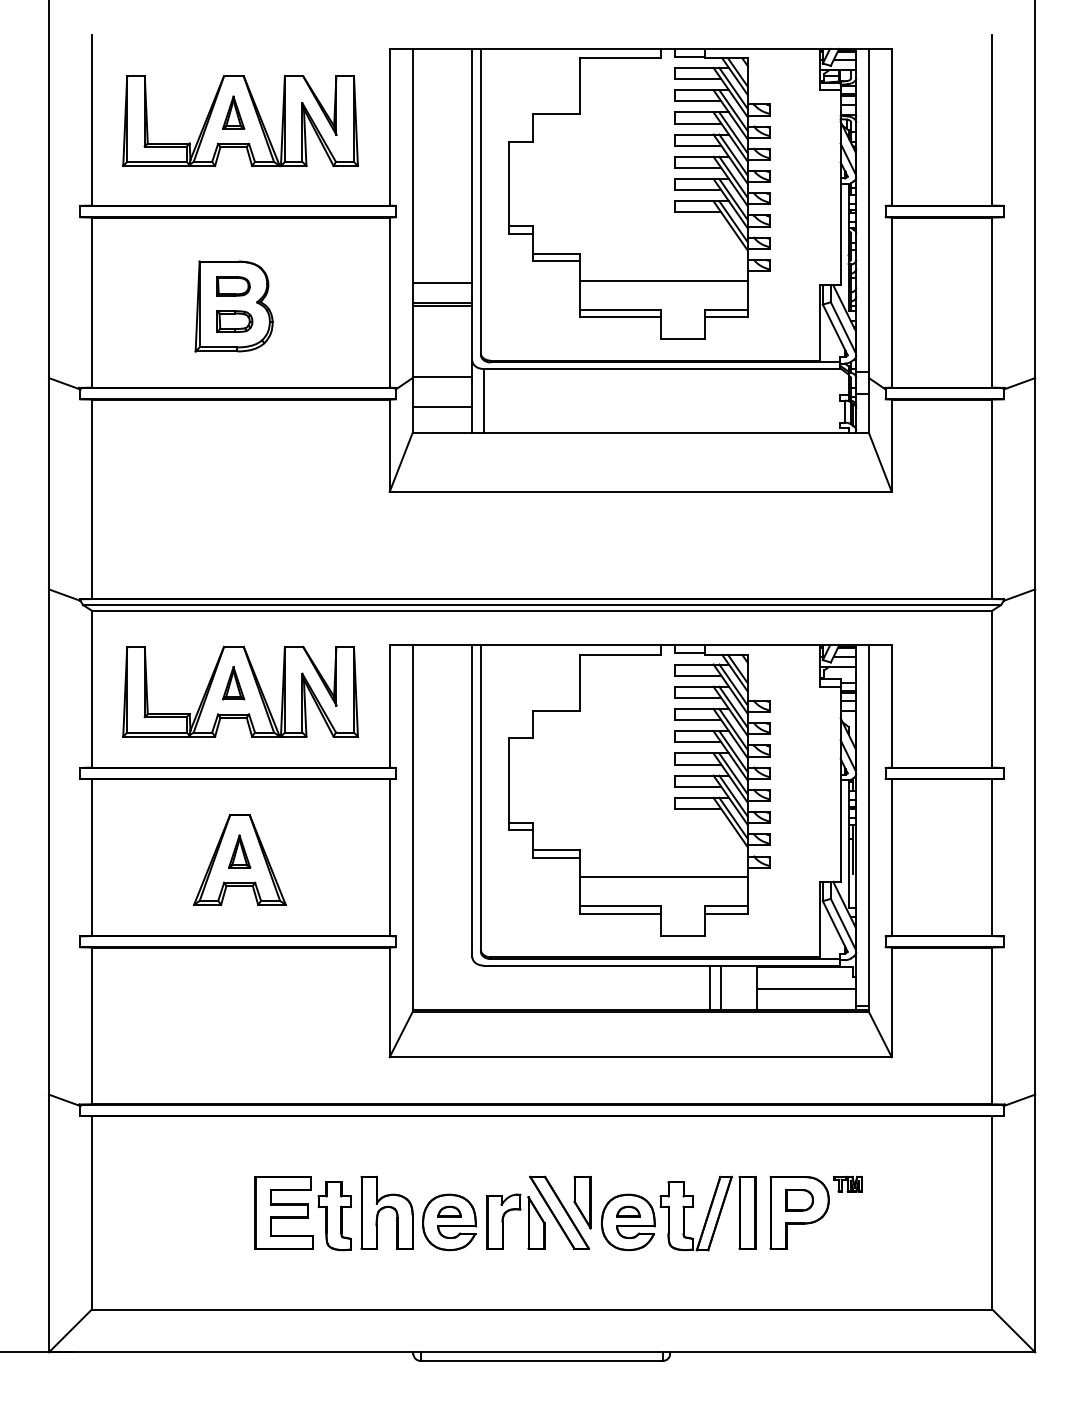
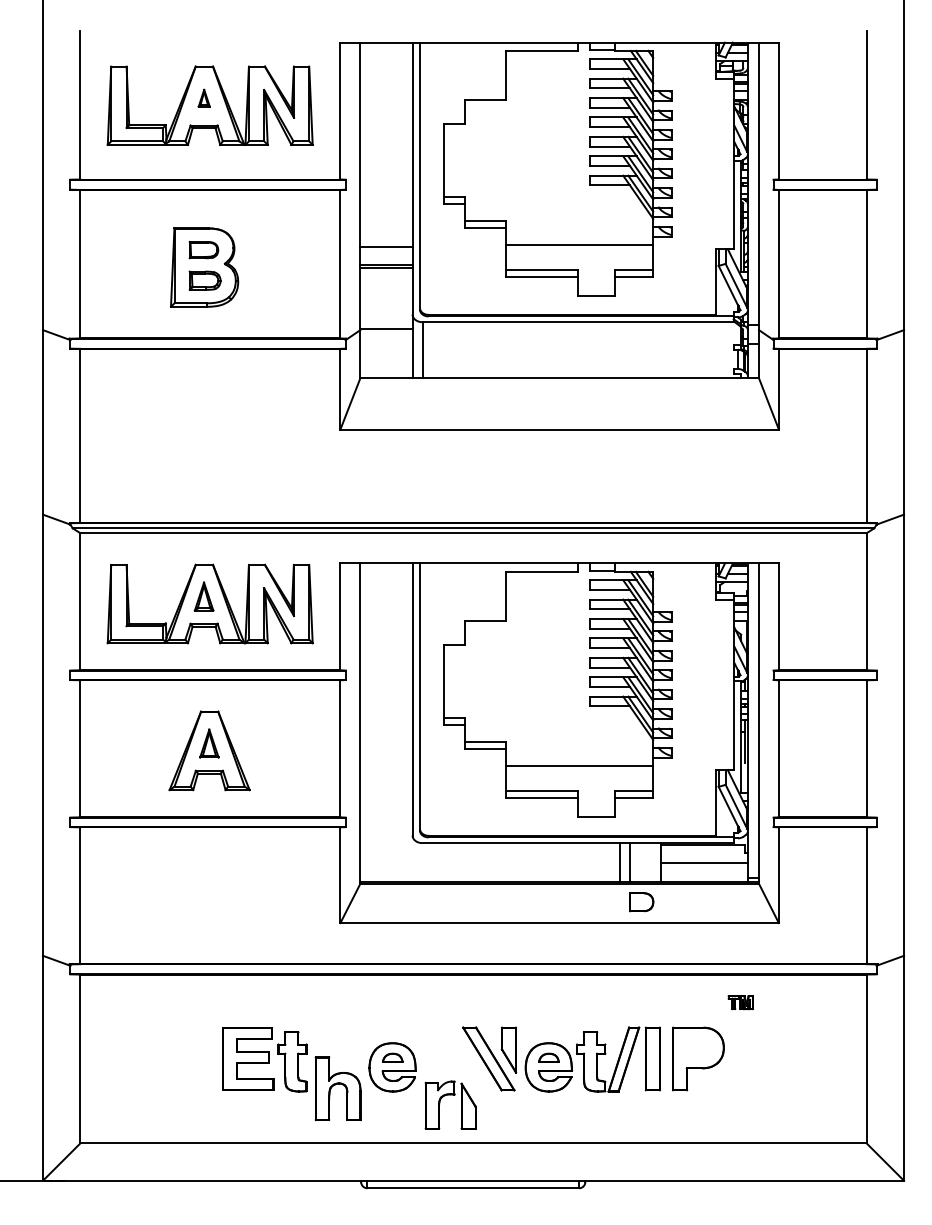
part: (233, 112) -> (204, 98), size x0.6
line: (442, 406) -> (386, 354), removed
part: (847, 1183) -> (740, 1001), moved
part: (799, 1199) -> (641, 901), moved
part: (515, 1210) -> (450, 1095), moved
part: (386, 1212) -> (337, 1088), moved

